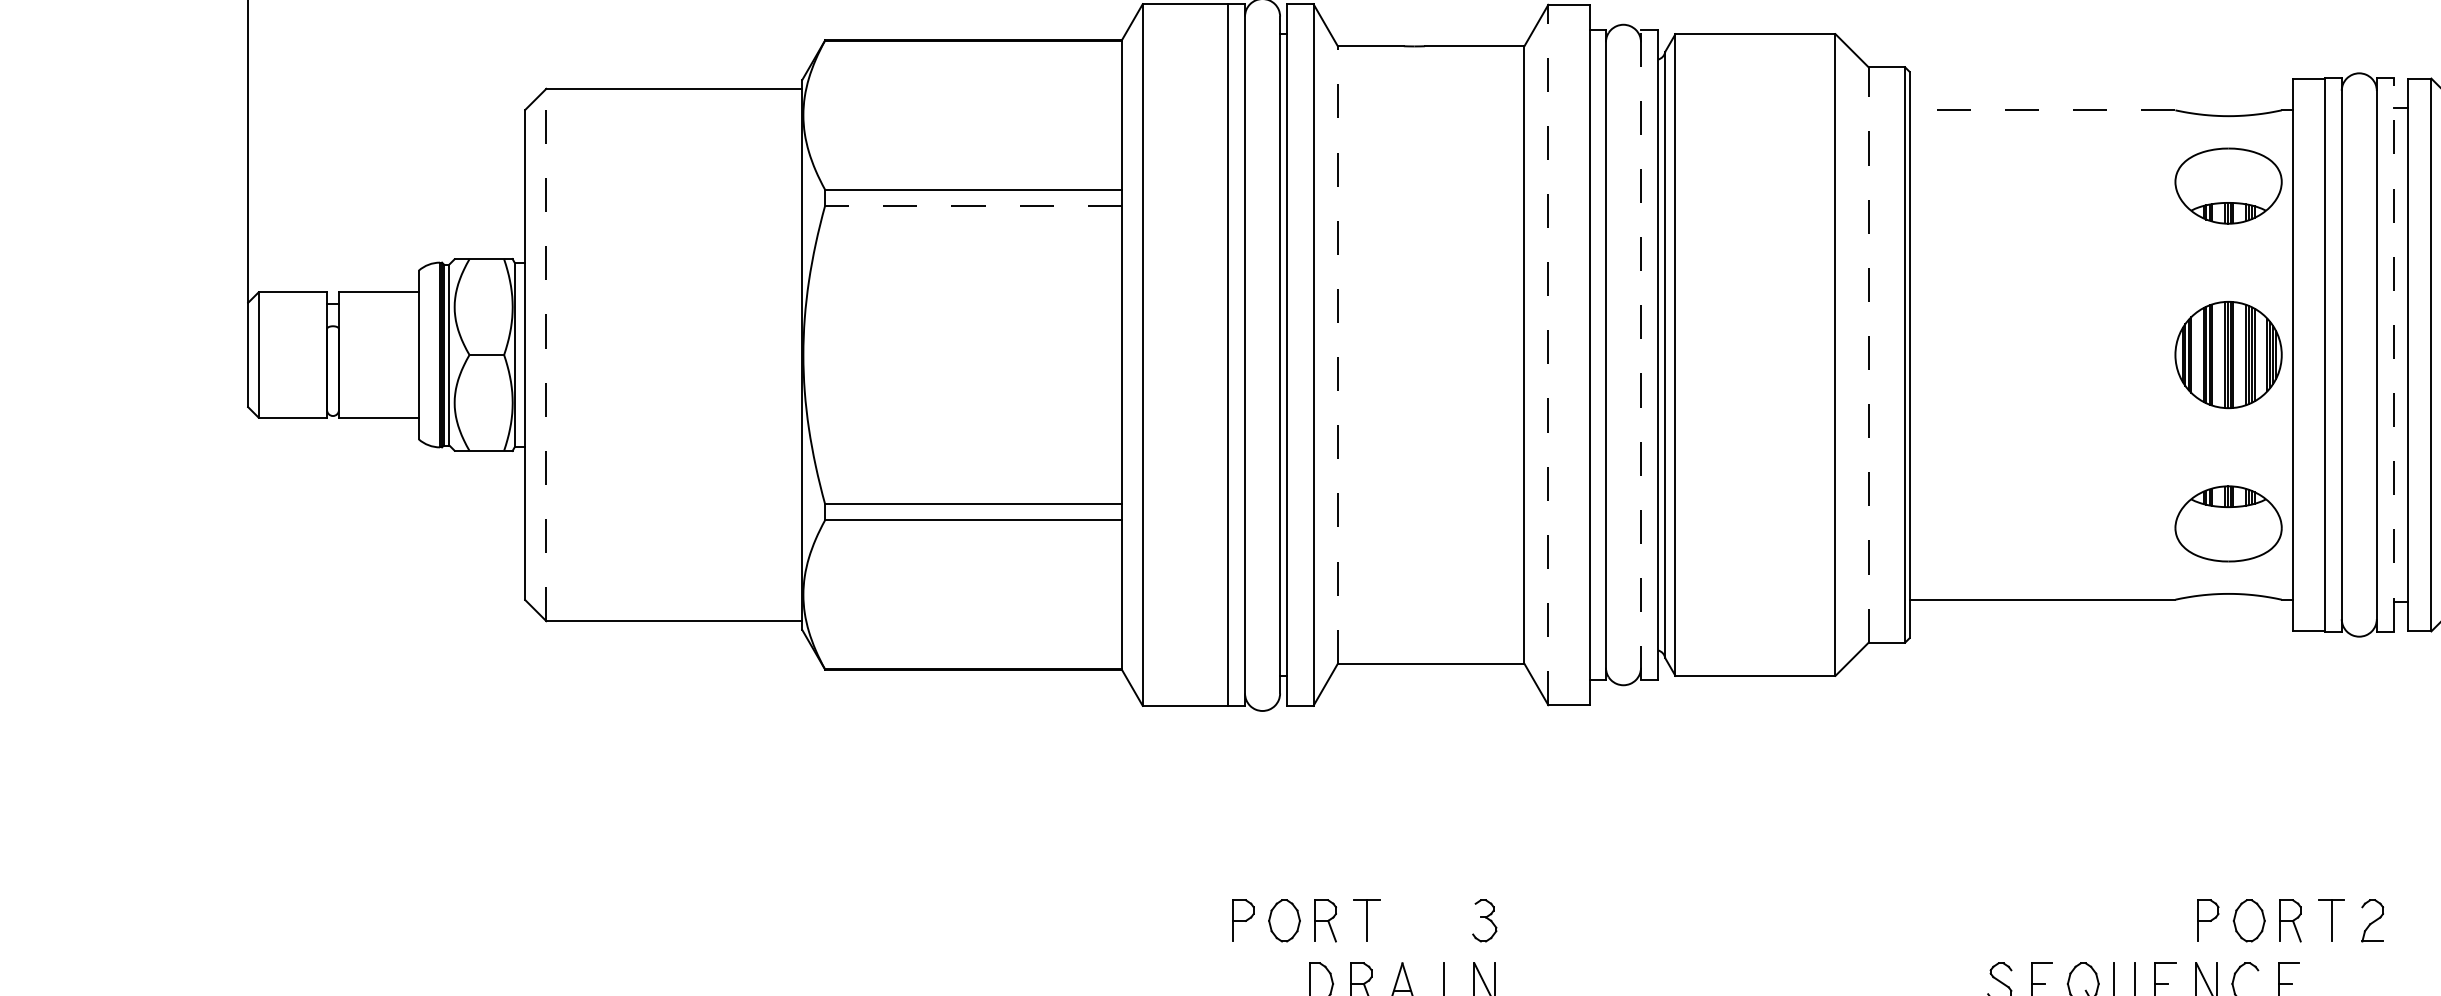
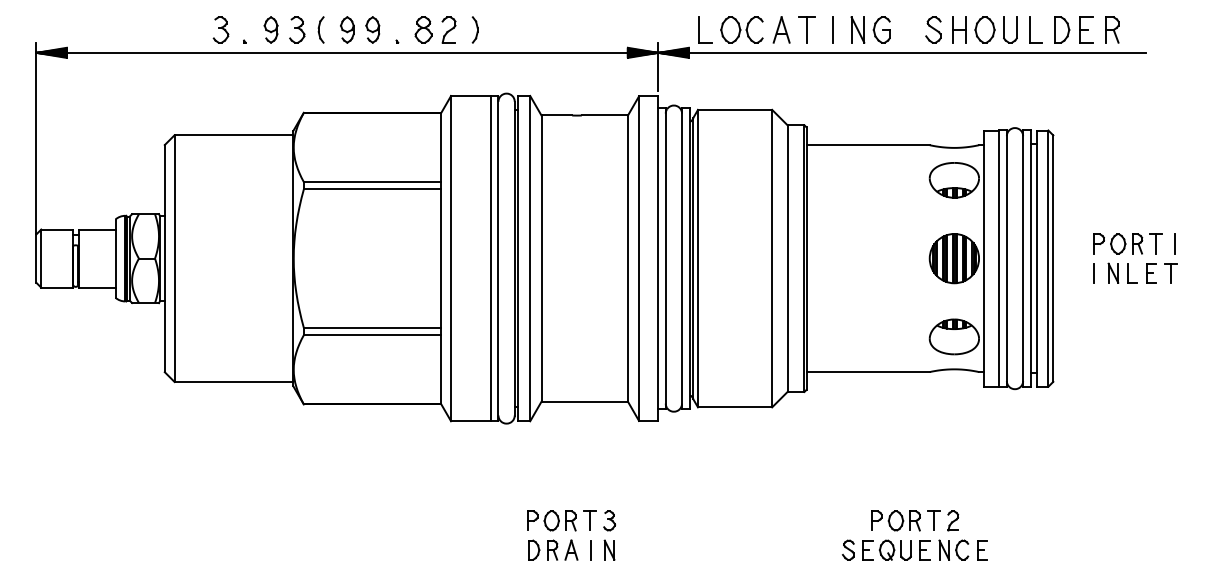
line: (2043, 110) -> (868, 145), dashed -> solid
line: (973, 205) -> (372, 189), dashed -> solid
line: (546, 354) -> (174, 258), dashed -> solid
line: (1337, 354) -> (541, 258), dashed -> solid
line: (1549, 354) -> (639, 258), dashed -> solid
line: (1642, 354) -> (682, 258), dashed -> solid
line: (1868, 354) -> (787, 258), dashed -> solid
line: (2394, 354) -> (1031, 258), dashed -> solid
part: (1305, 919) -> (561, 520), moved
part: (2289, 919) -> (914, 520), moved

